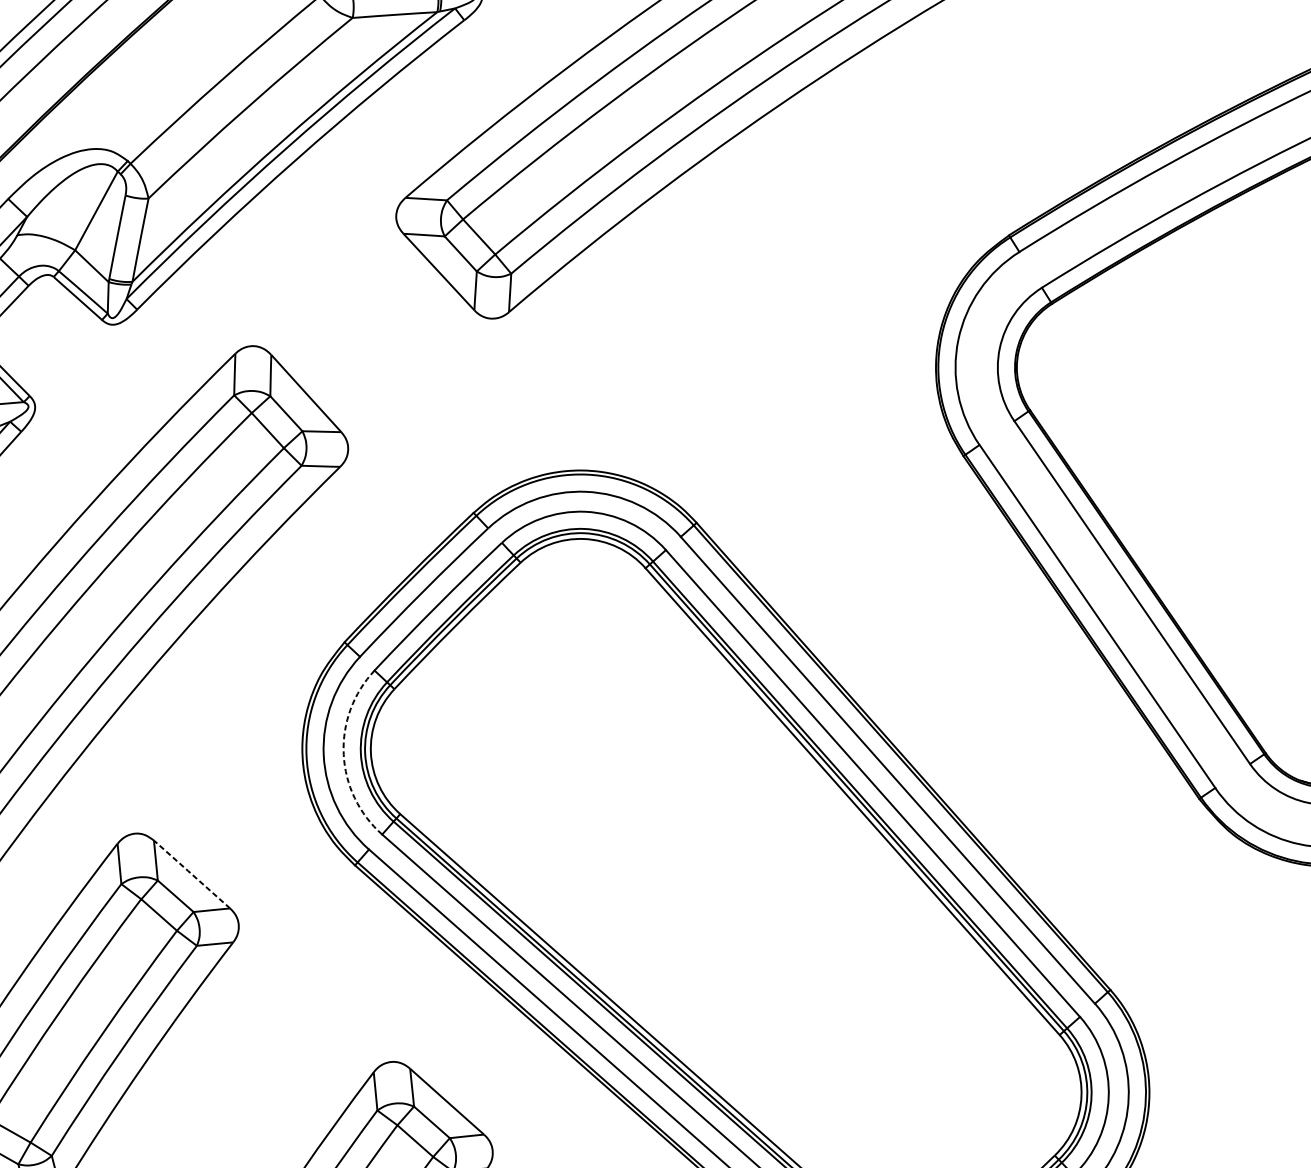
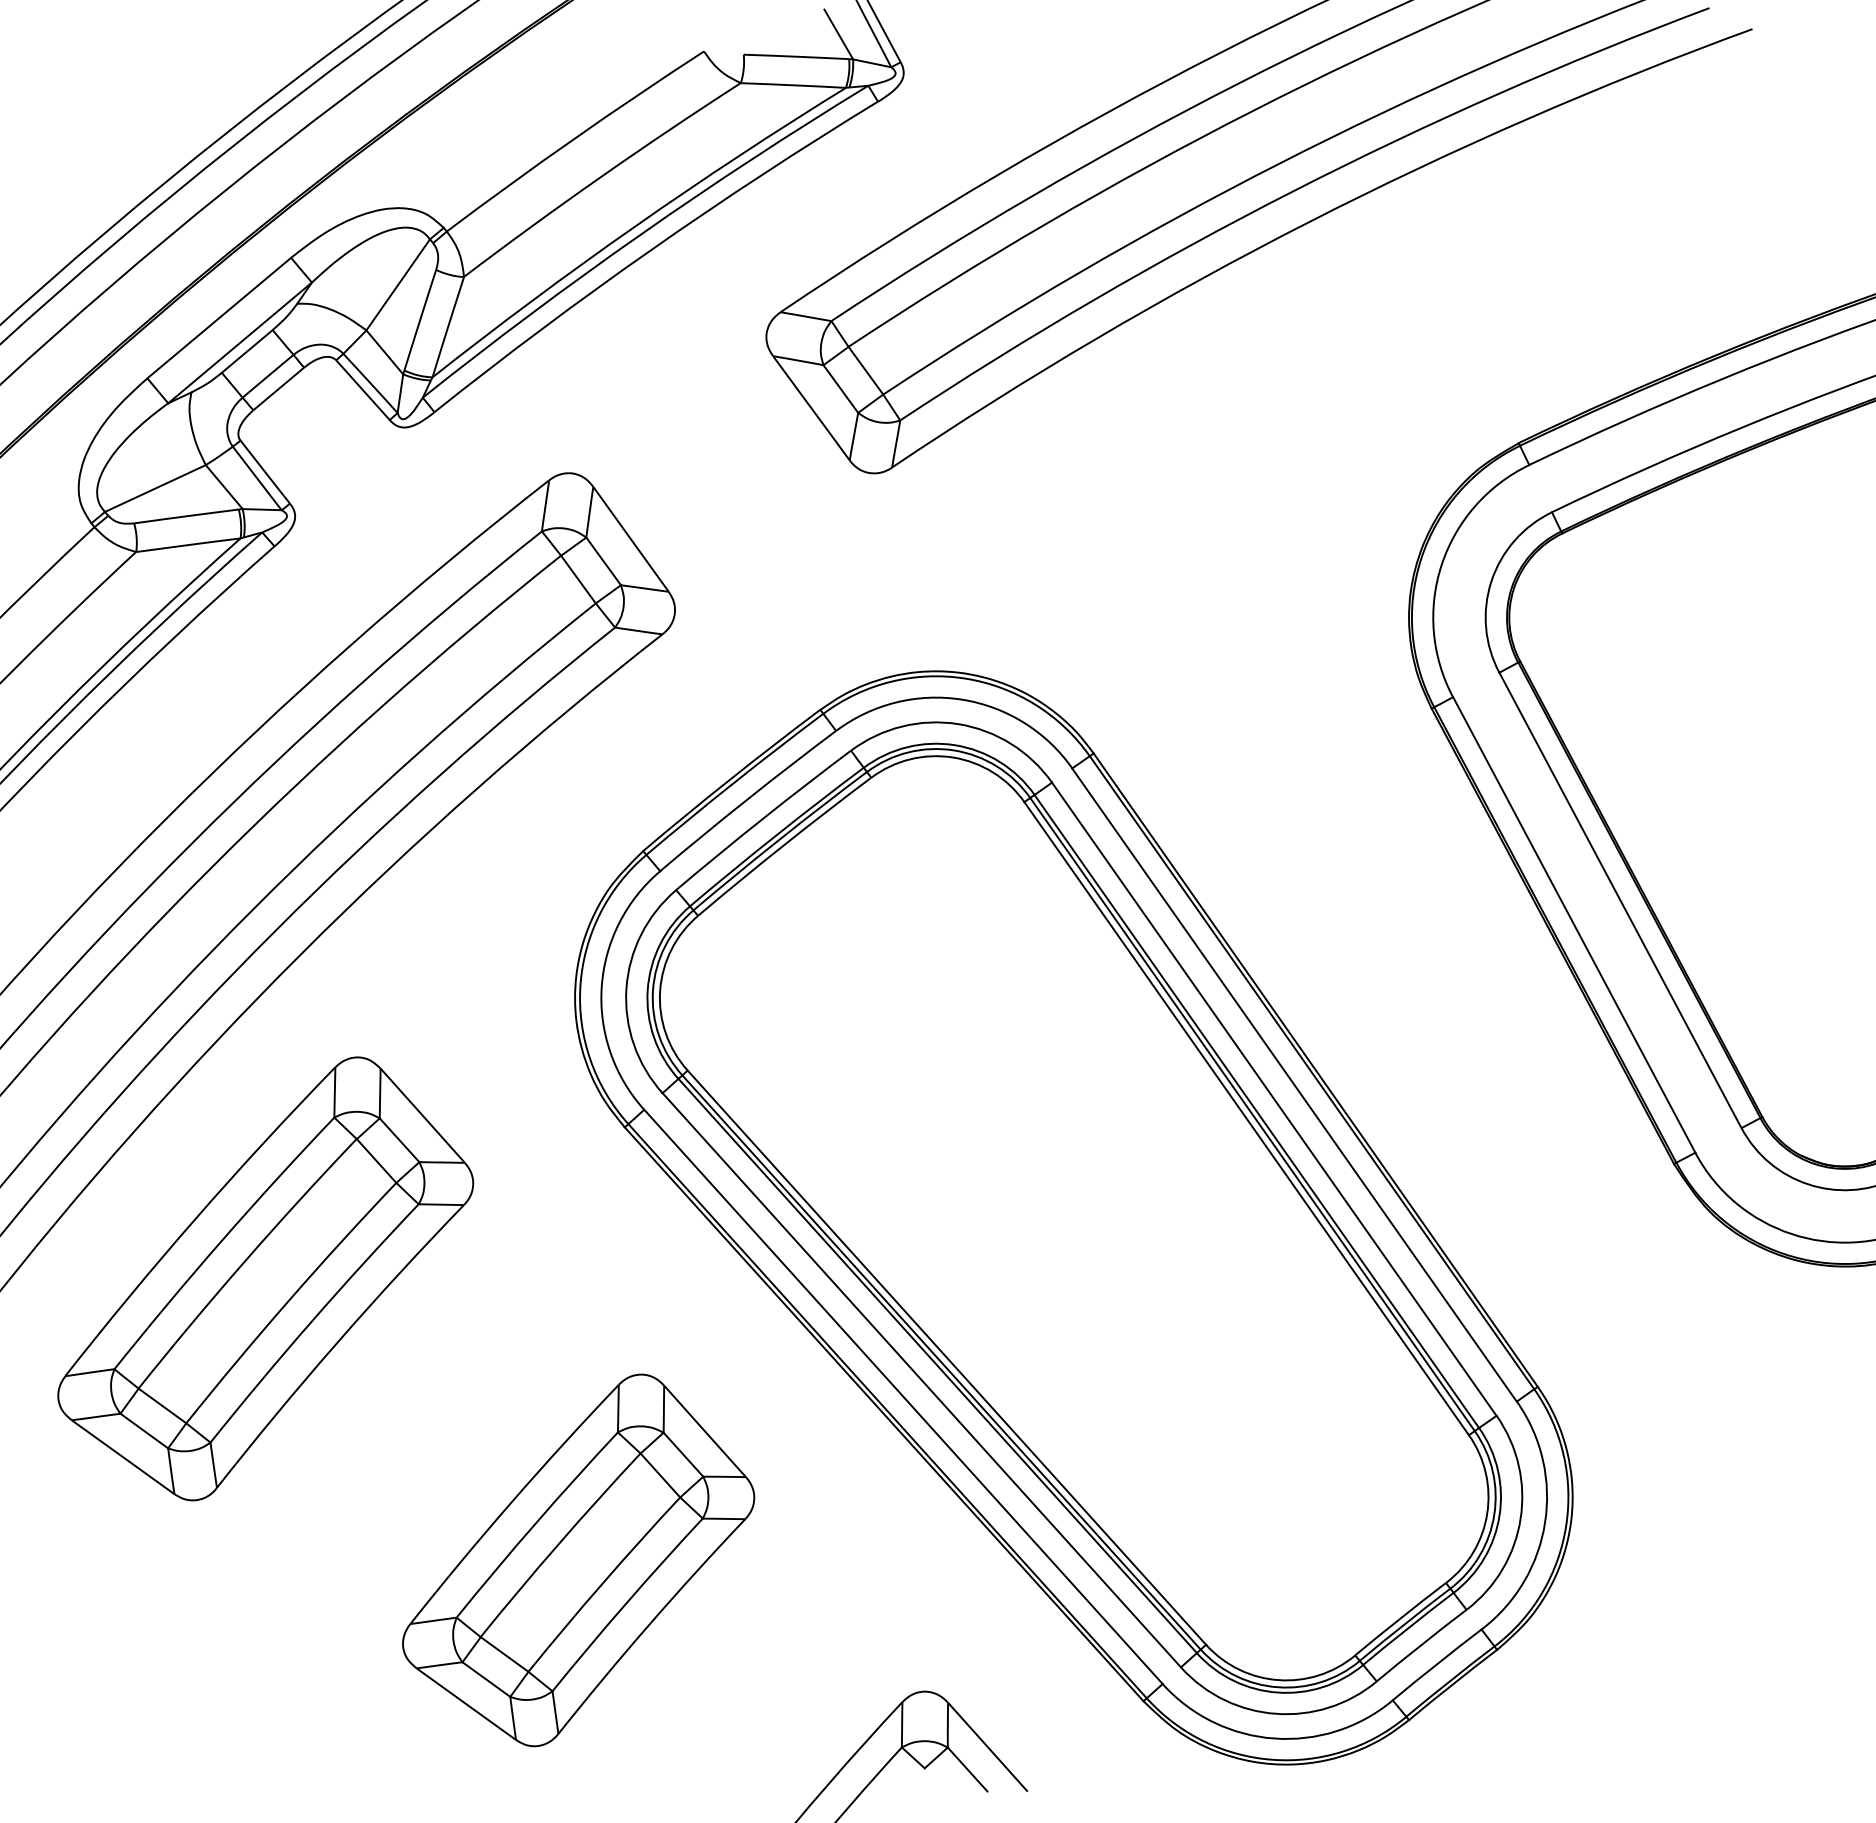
arc: (343, 753) -> (626, 988), dashed -> solid
line: (191, 874) -> (422, 1115), dashed -> solid

